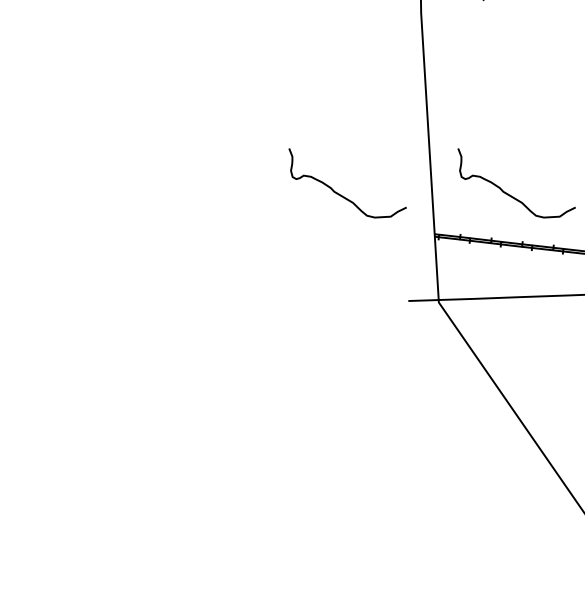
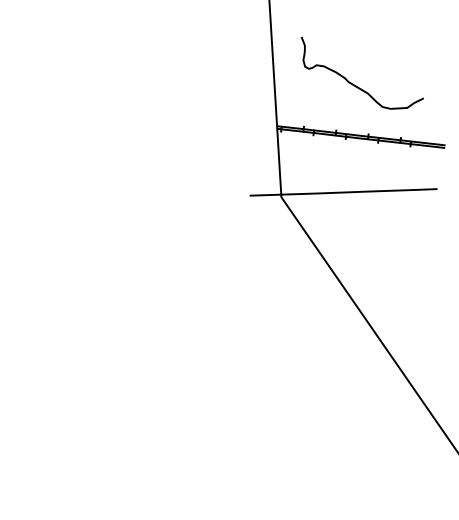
curve: (341, 194) -> (180, 84), removed

